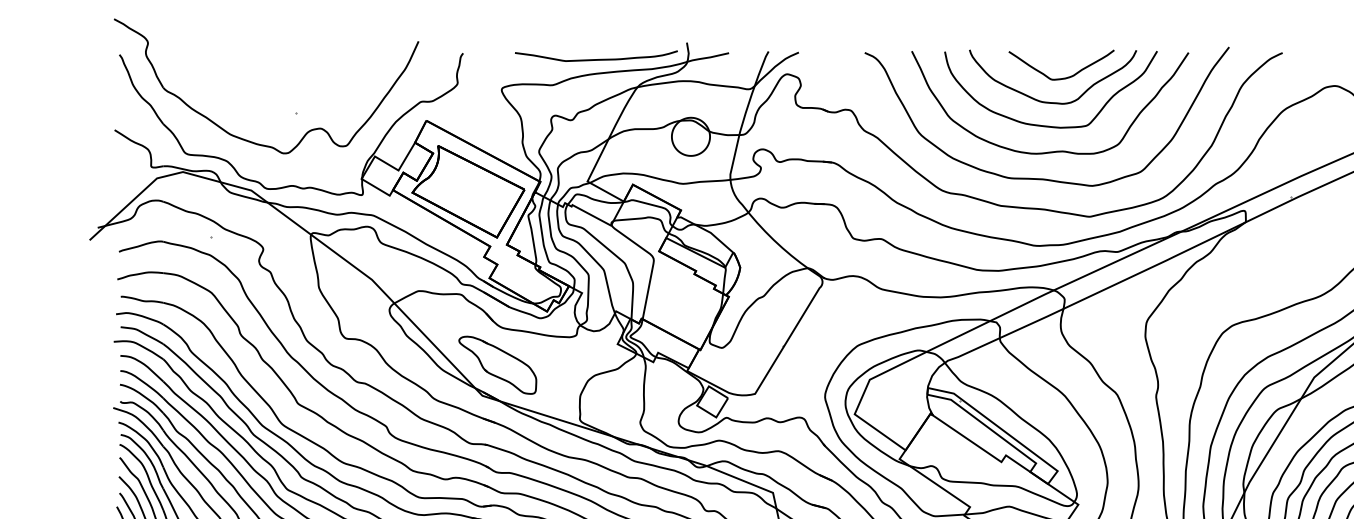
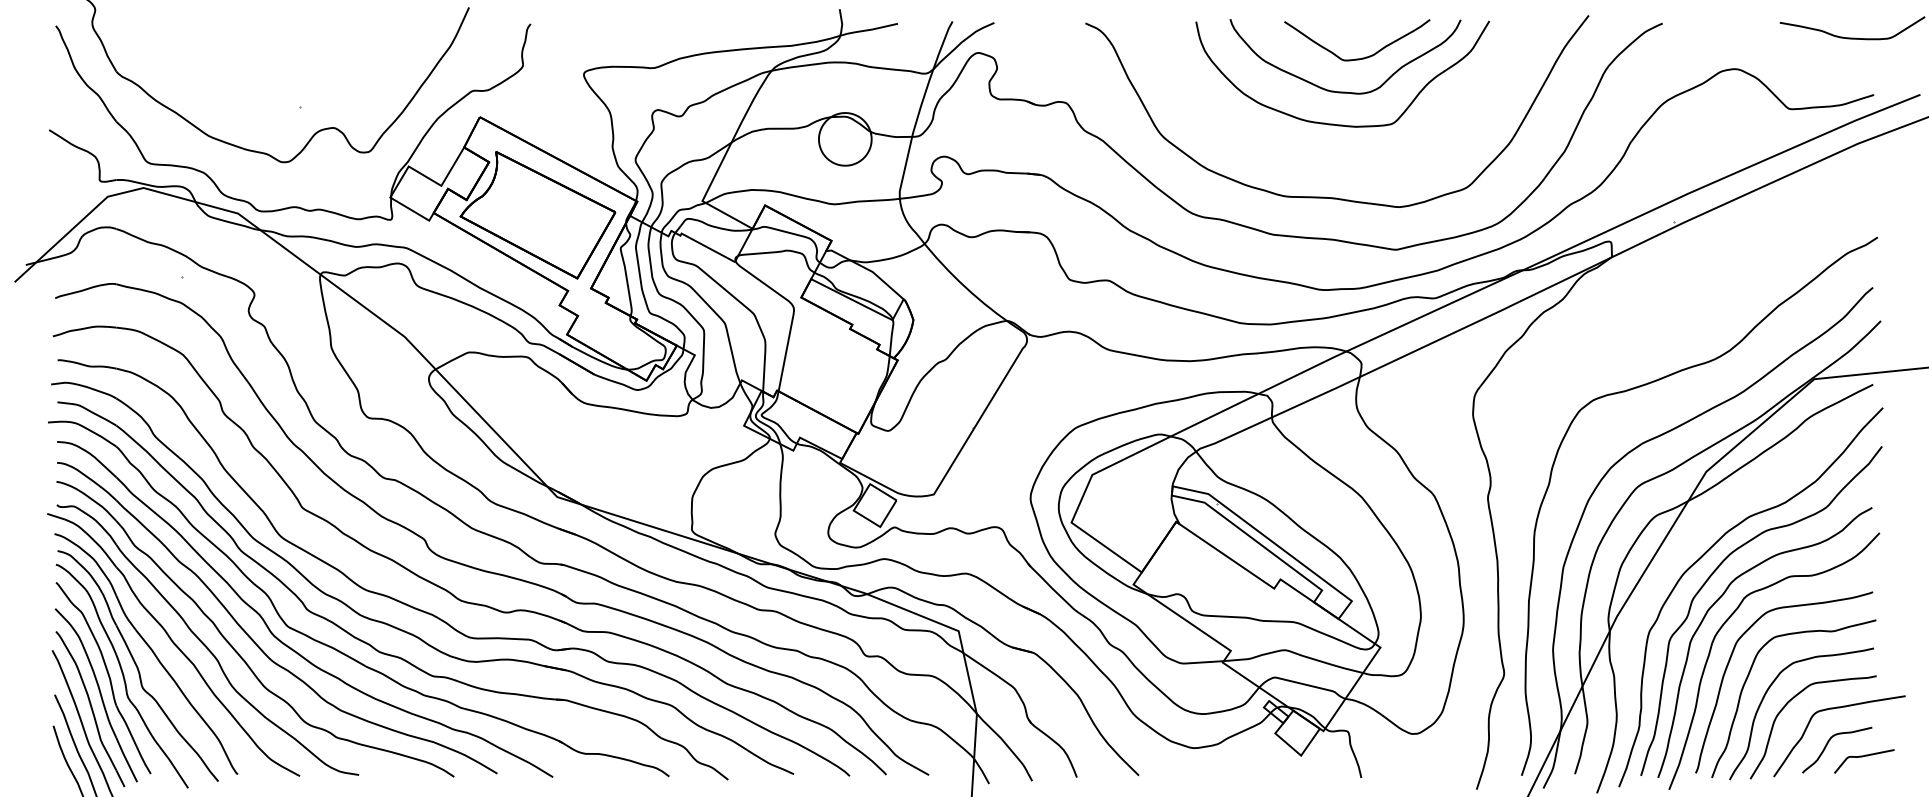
curve: (596, 59) -> (714, 32), removed
curve: (1058, 150) -> (1352, 158), removed
part: (497, 364) -> (578, 454), removed

